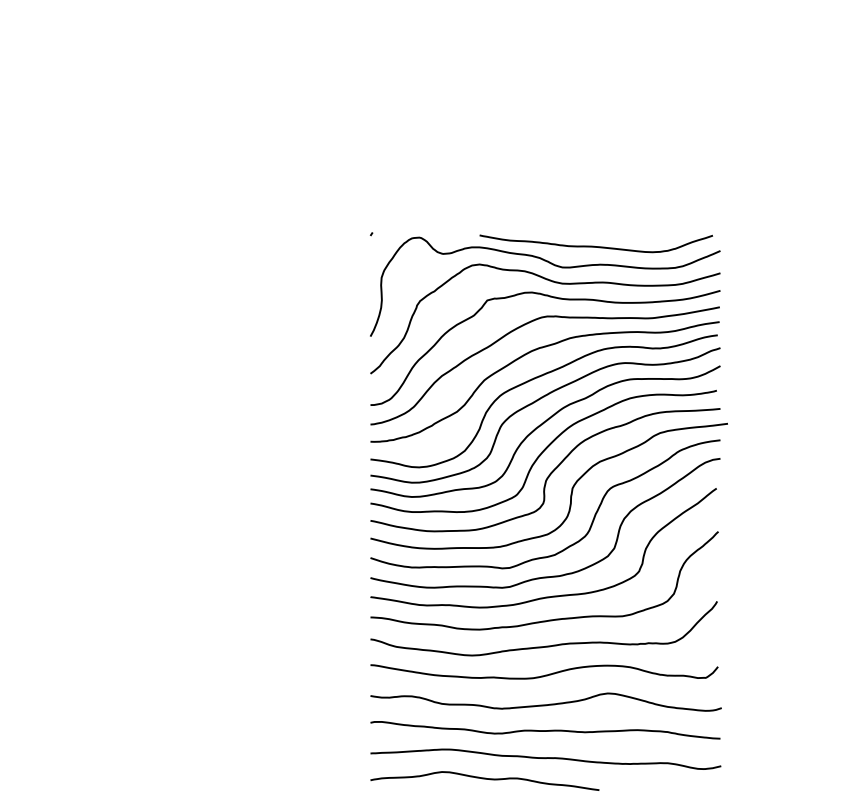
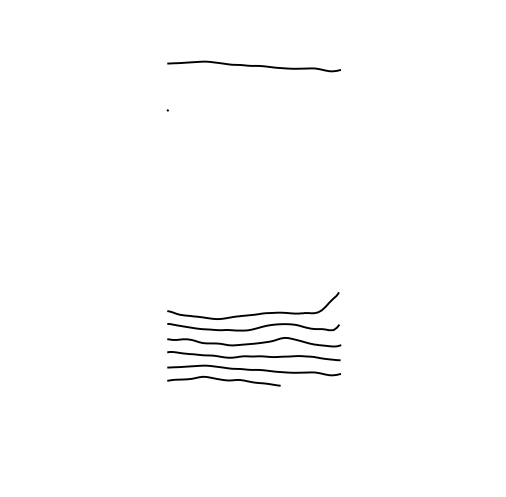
curve: (544, 145) -> (253, 66), added
part: (548, 432) -> (255, 208), removed

